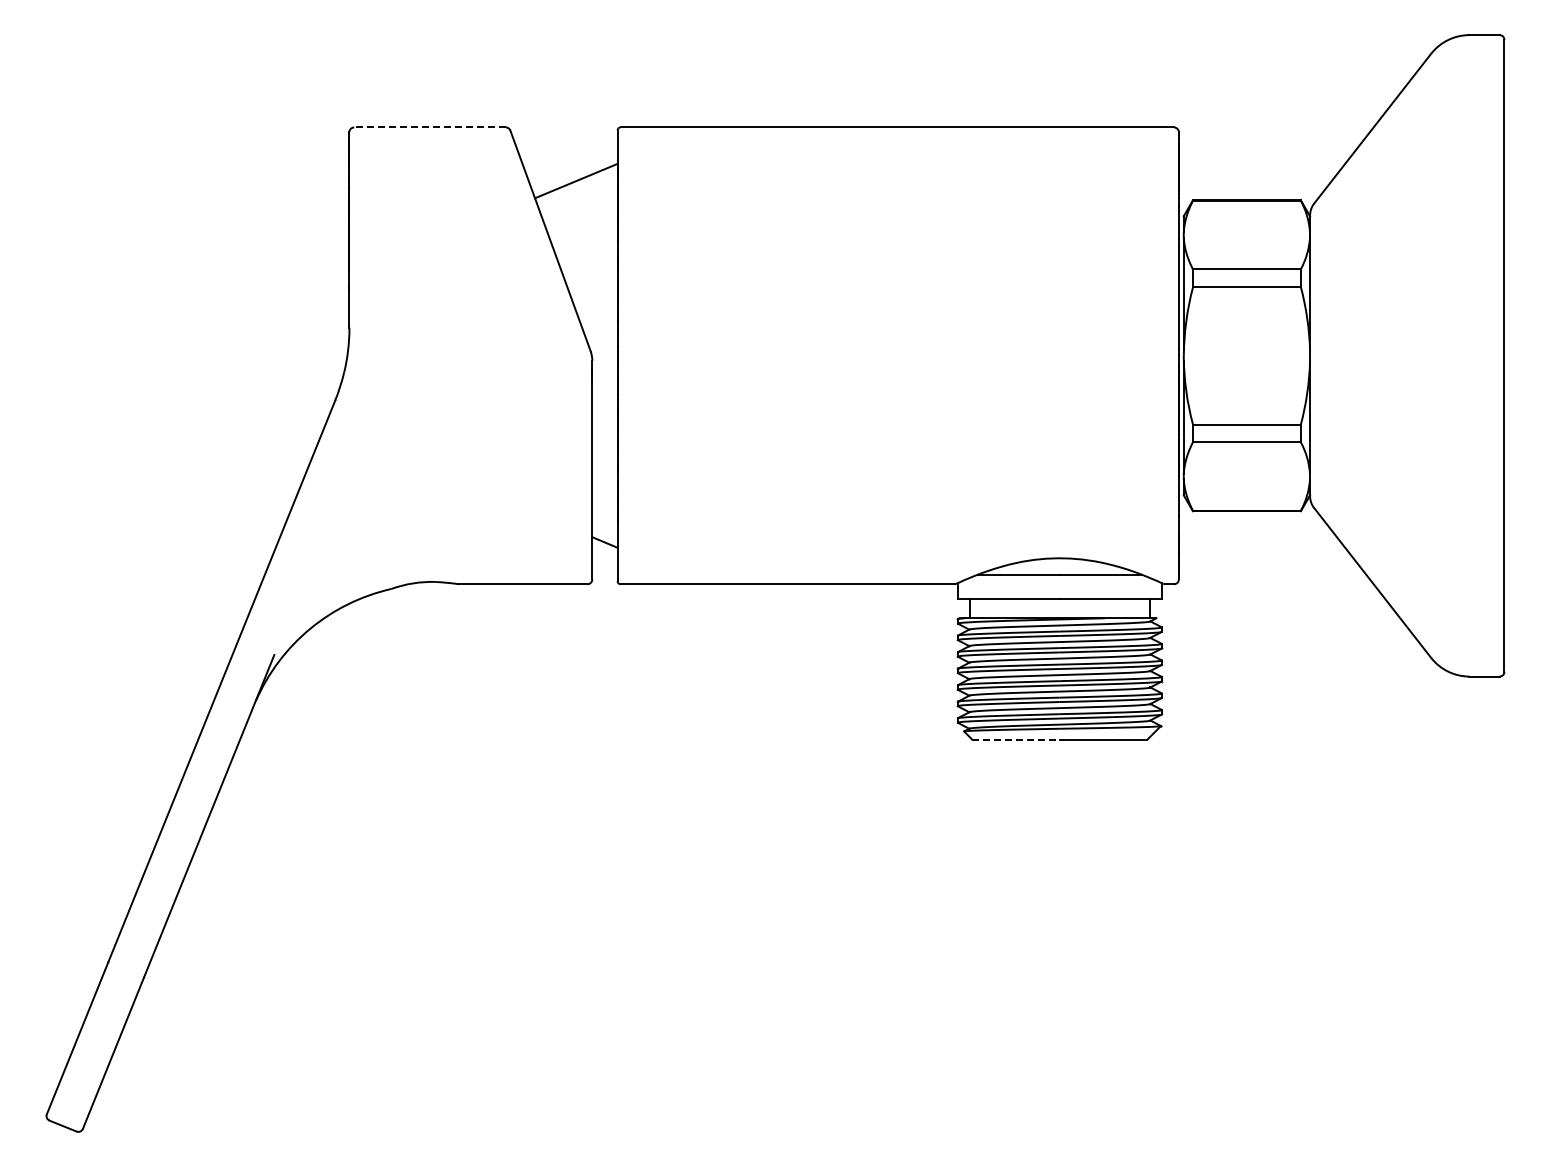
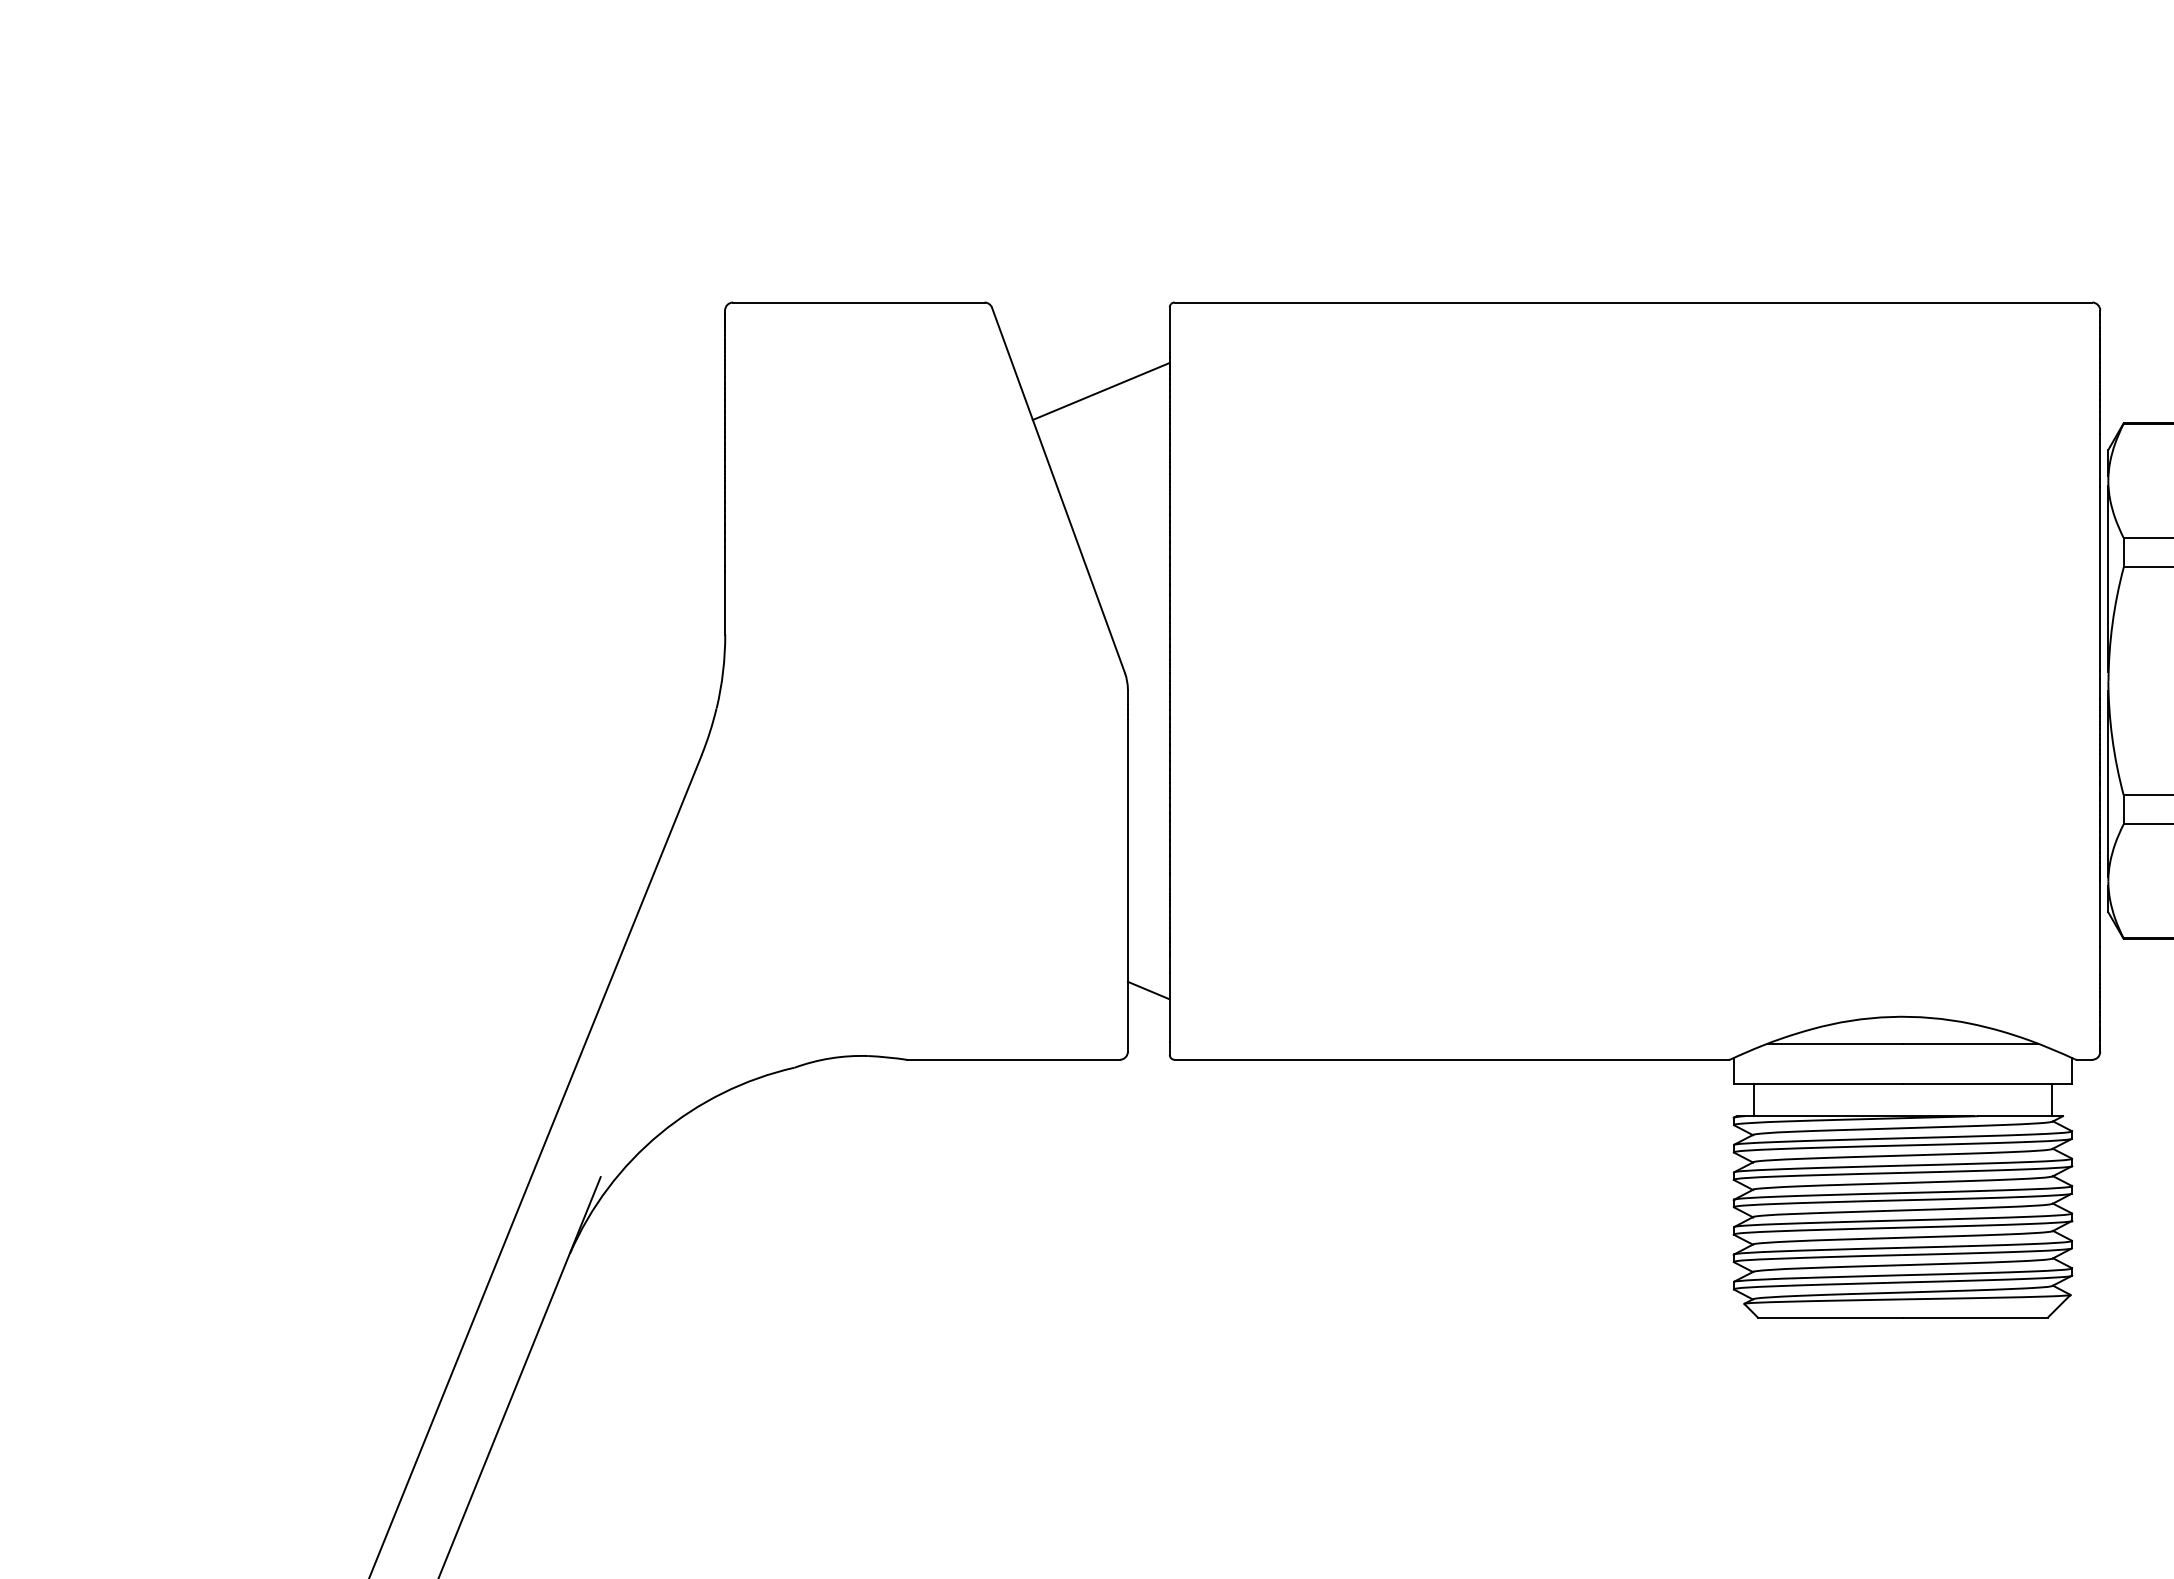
line: (430, 127) -> (859, 302), dashed -> solid
line: (1016, 739) -> (1831, 1317), dashed -> solid

